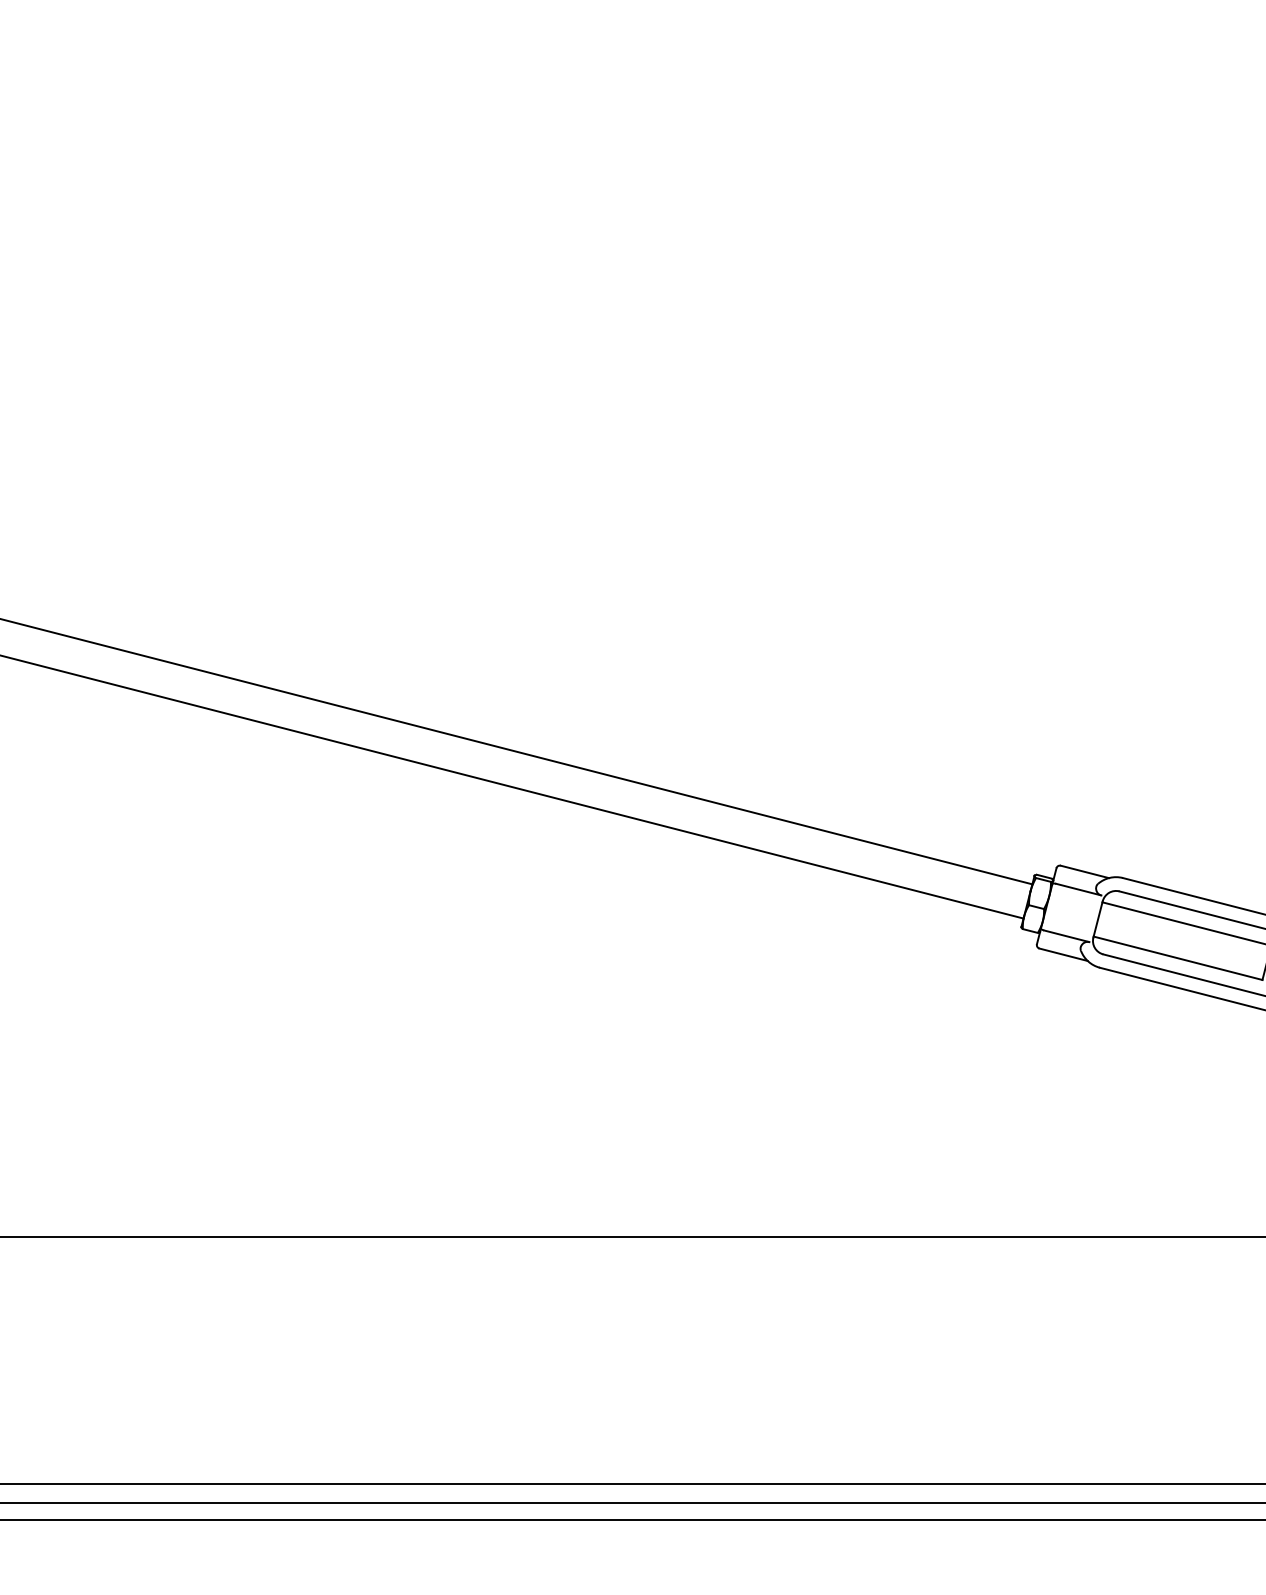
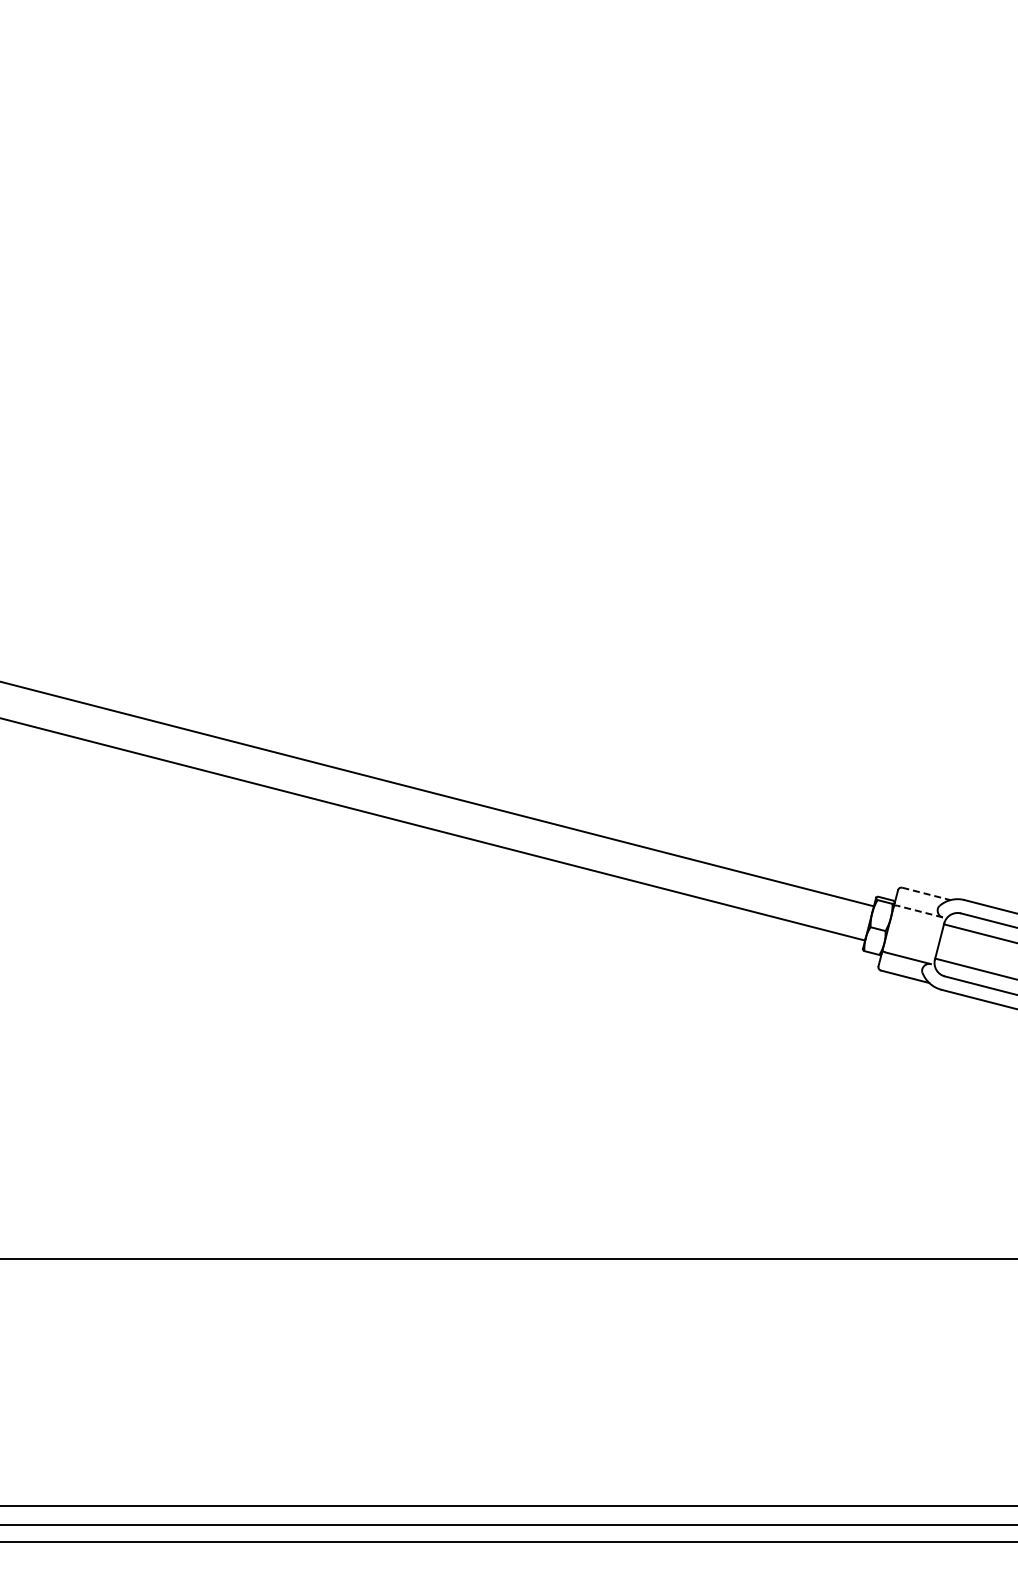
line: (1084, 871) -> (926, 893), solid -> dashed
line: (1078, 889) -> (920, 911), solid -> dashed

